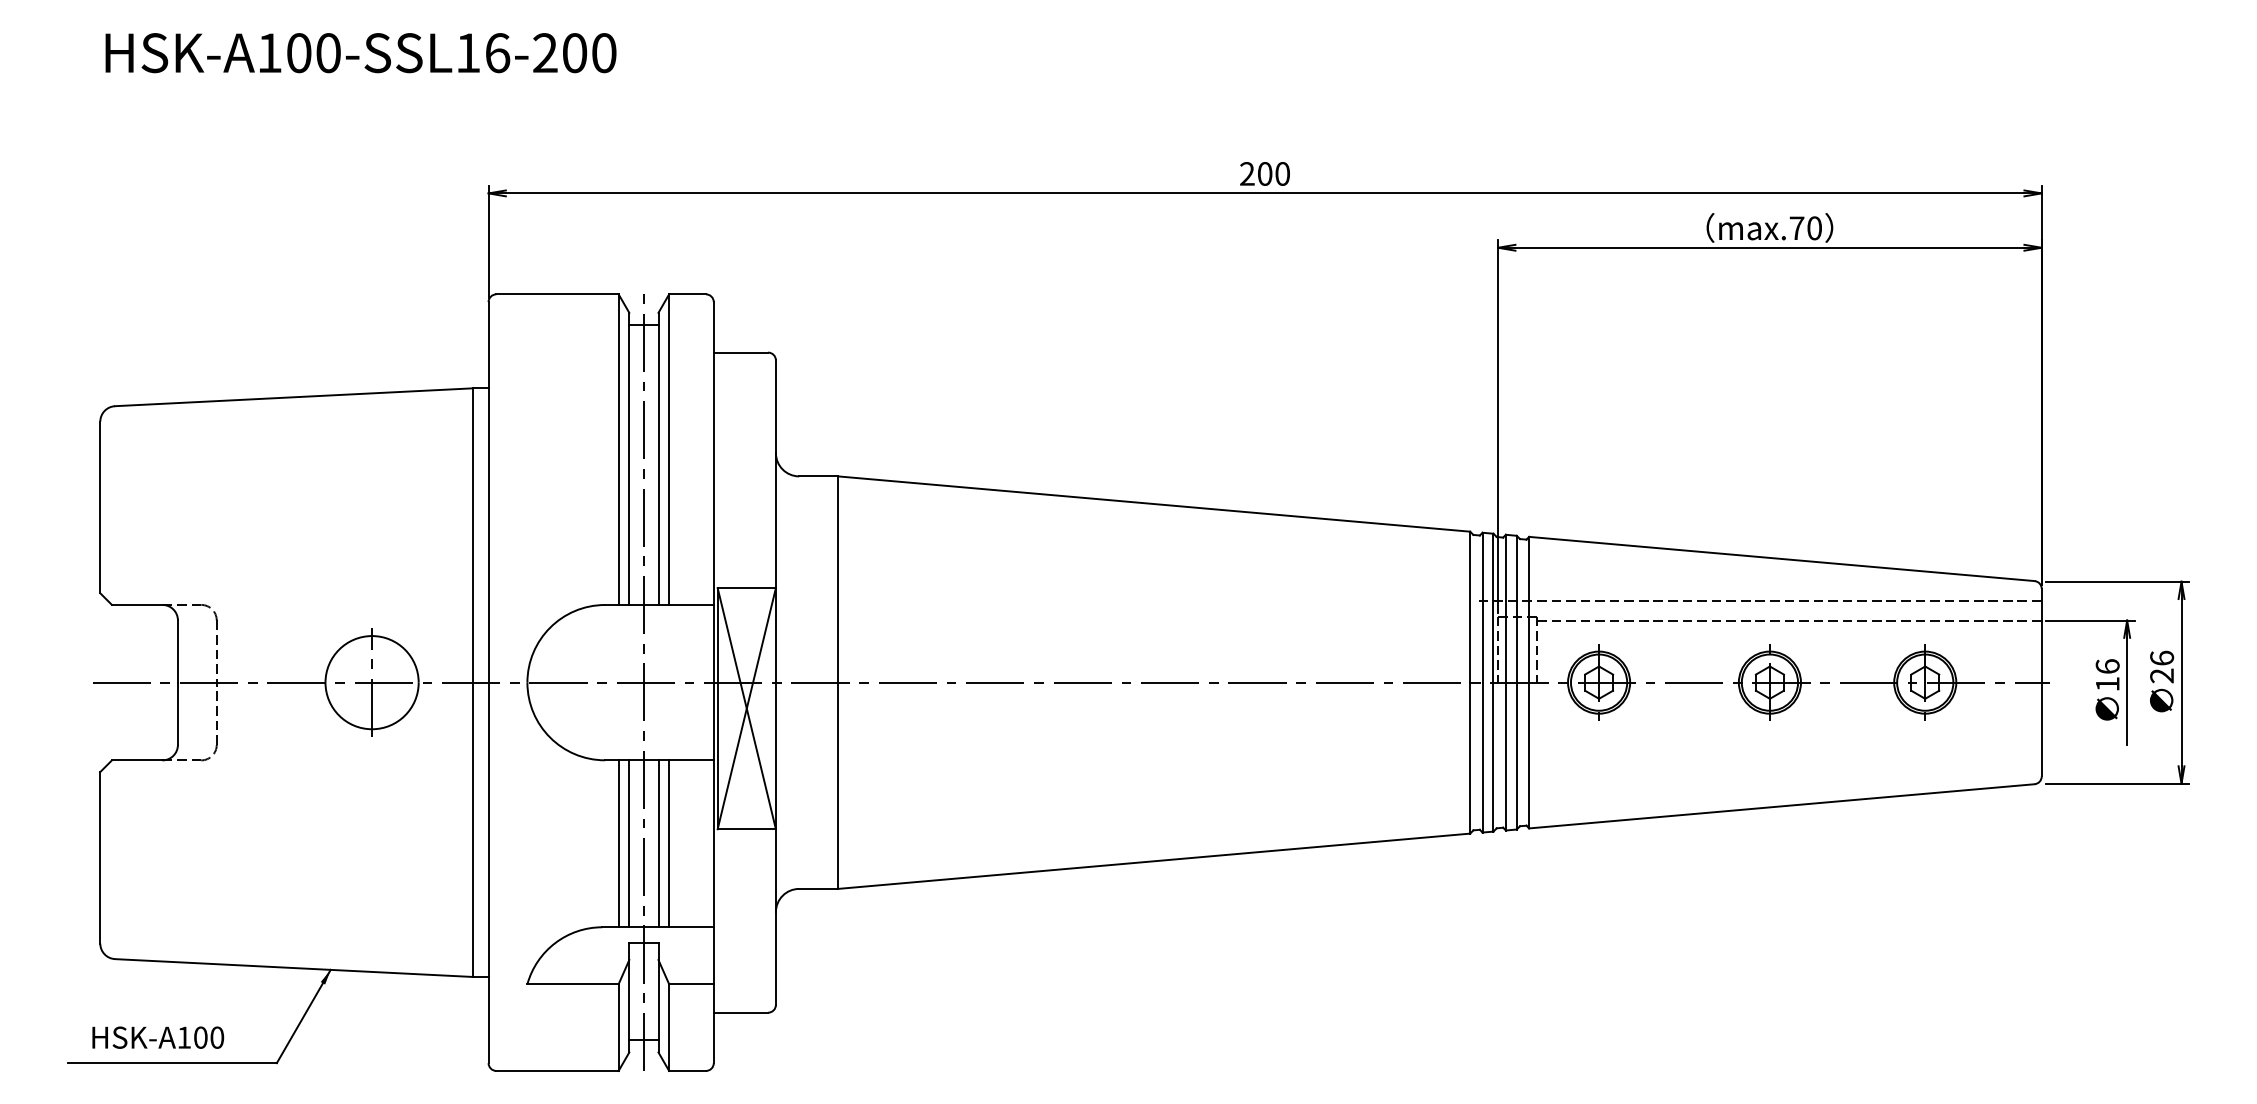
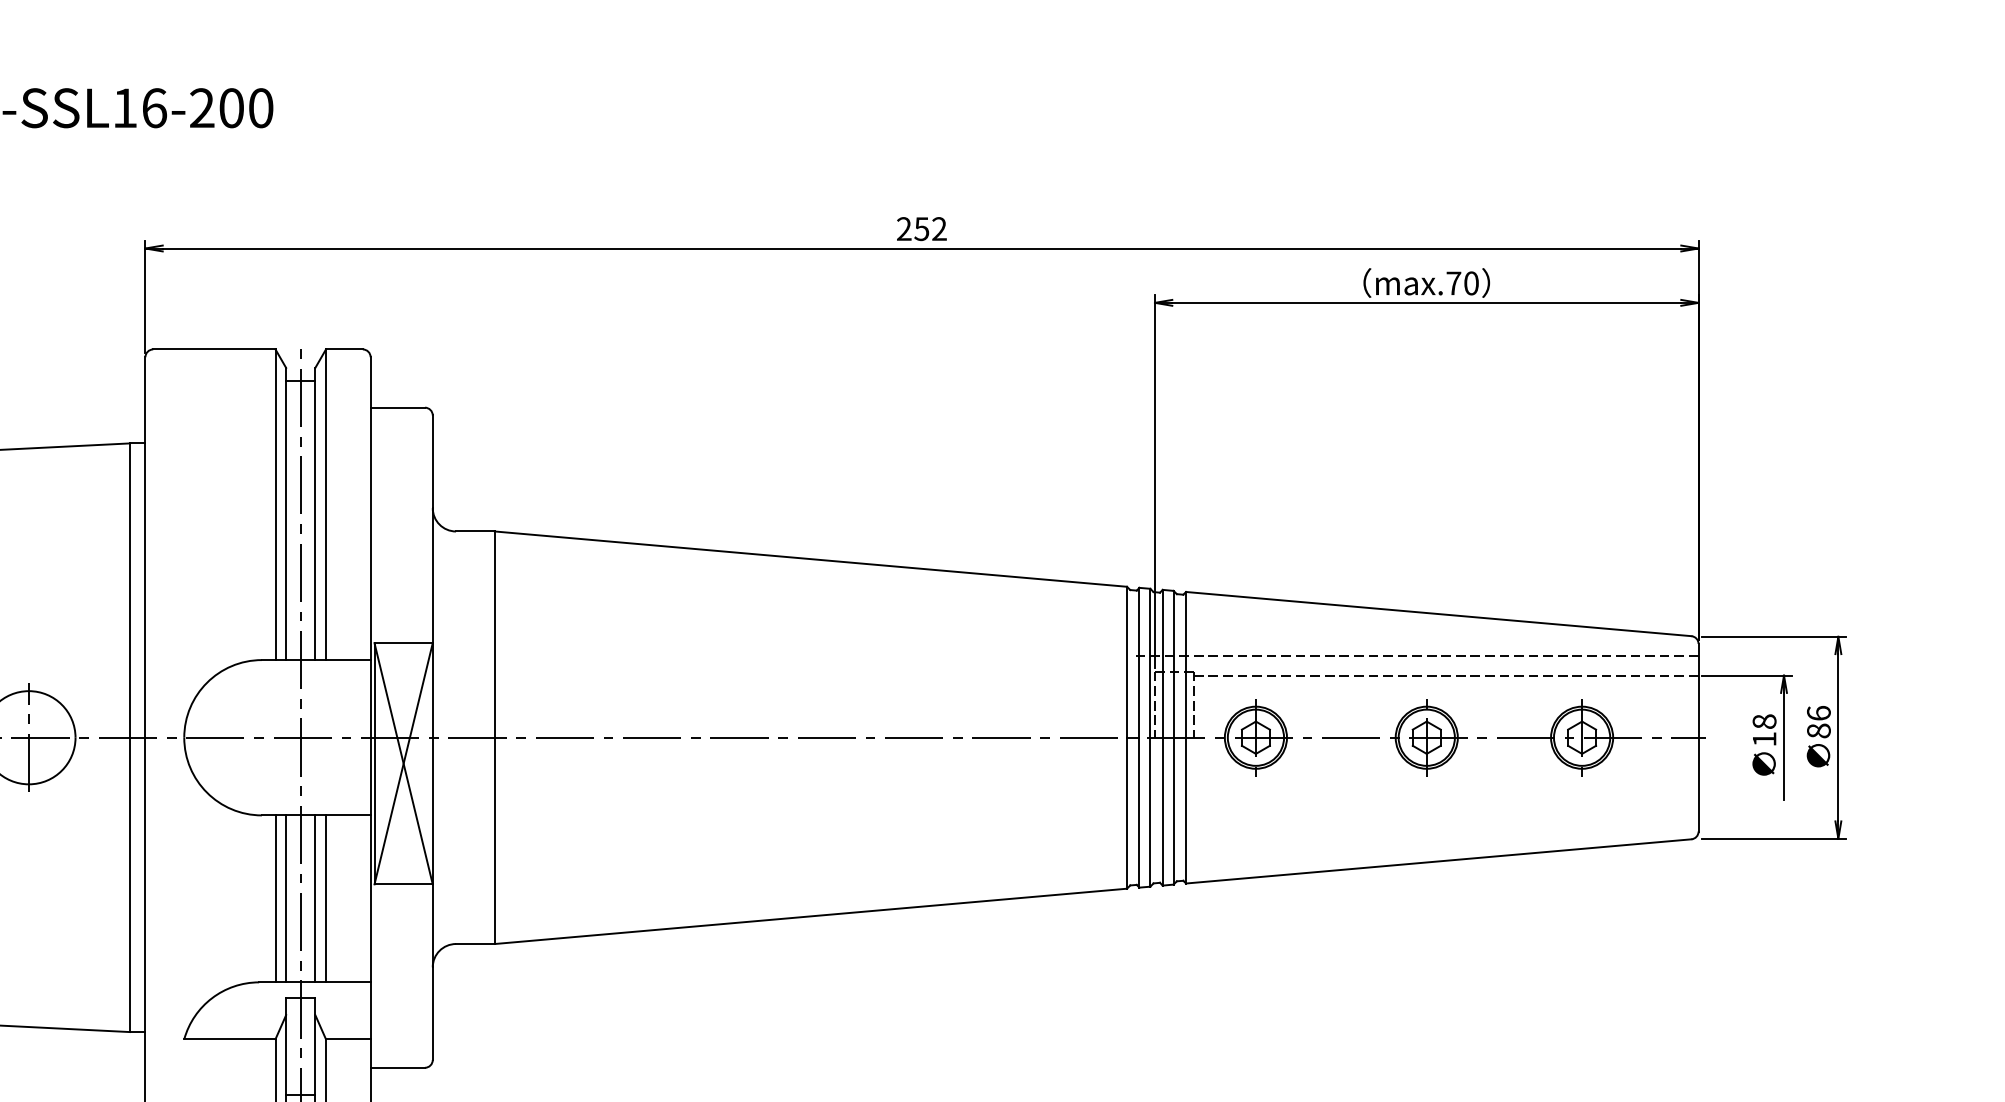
text: (1273, 173) -> (930, 228), 200 -> 252
text: (2107, 666) -> (1764, 721), 16 -> 18
text: (2162, 675) -> (1819, 730), 26 -> 86

